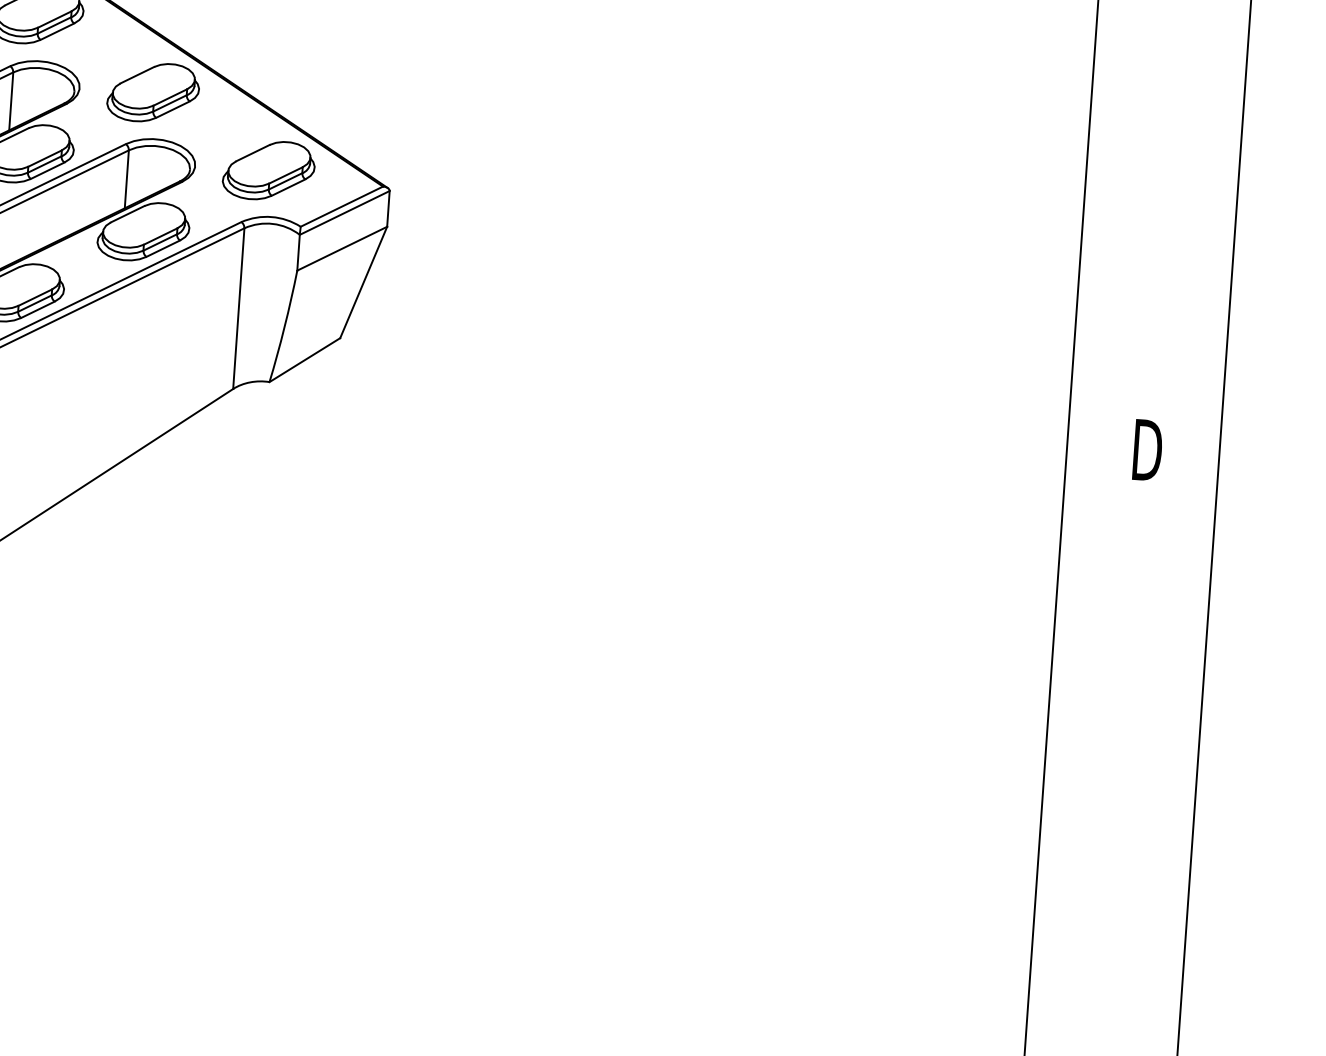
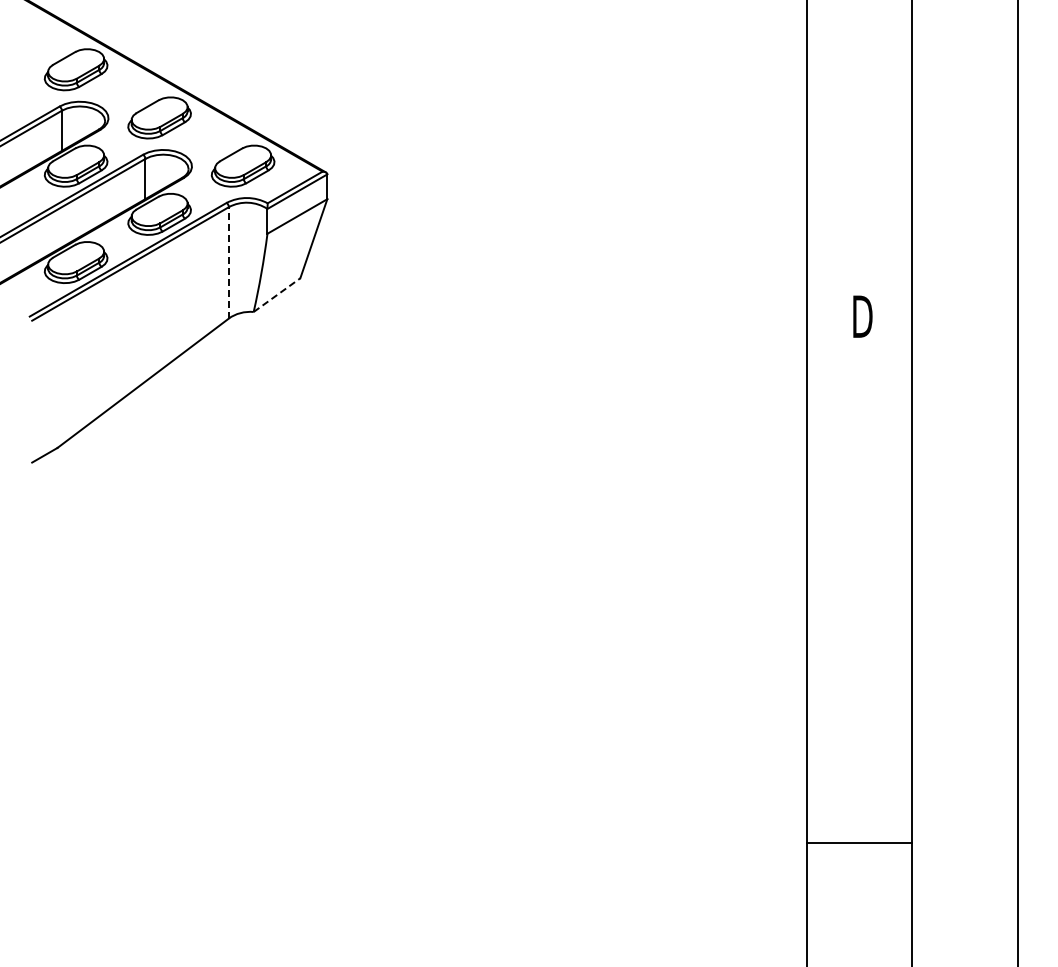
line: (238, 308) -> (228, 262), solid -> dashed
line: (305, 360) -> (277, 295), solid -> dashed

